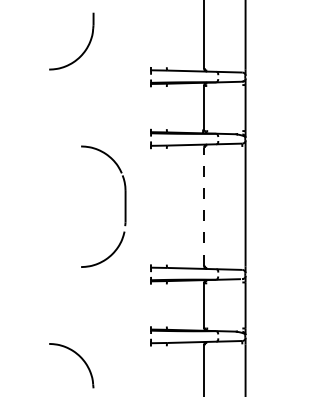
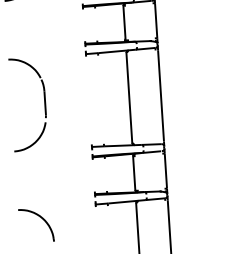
part: (124, 206) -> (44, 103), moved
line: (203, 206) -> (128, 97), dashed -> solid

